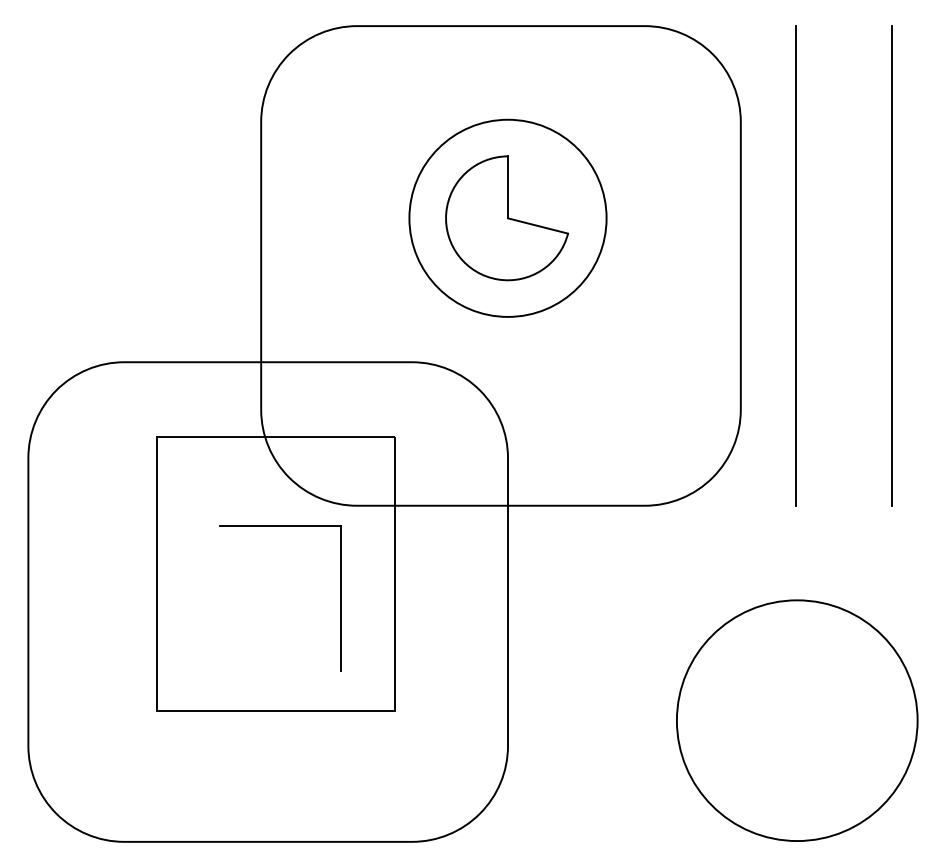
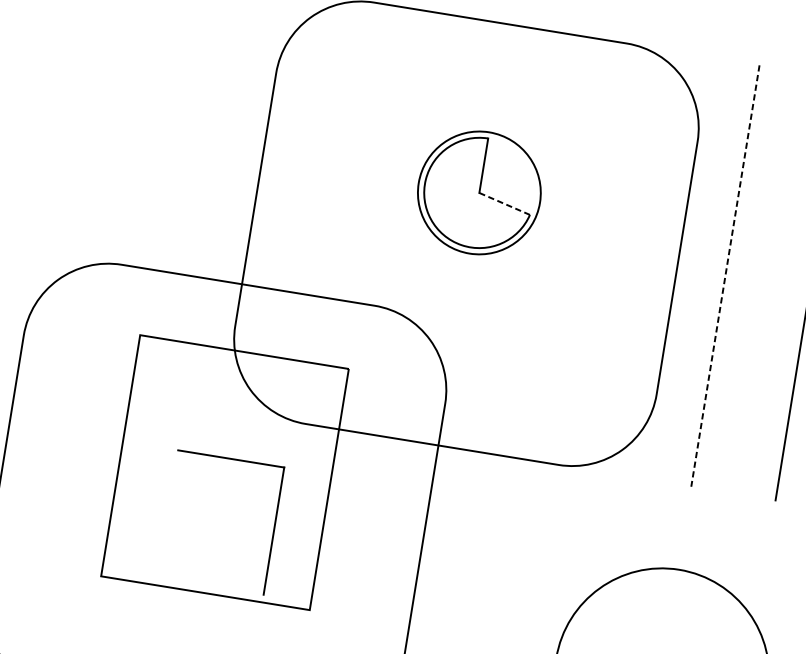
circle: (507, 217) -> (479, 192), size x0.7
line: (538, 225) -> (505, 203), solid -> dashed
line: (795, 266) -> (725, 276), solid -> dashed
part: (340, 598) -> (273, 531), moved

